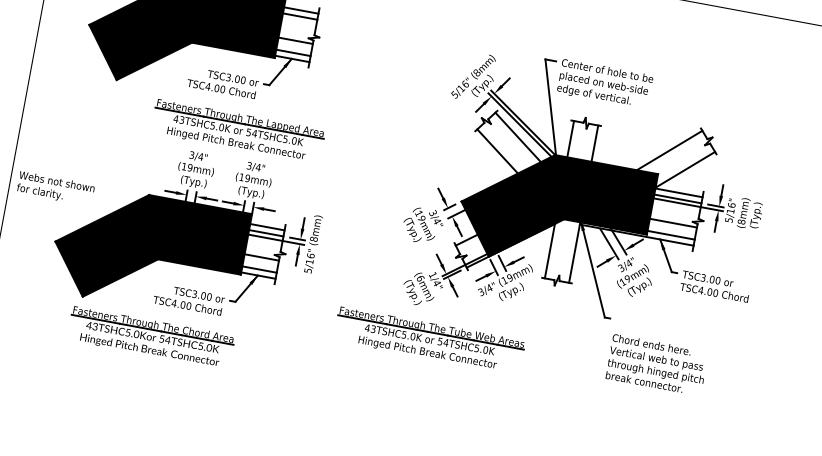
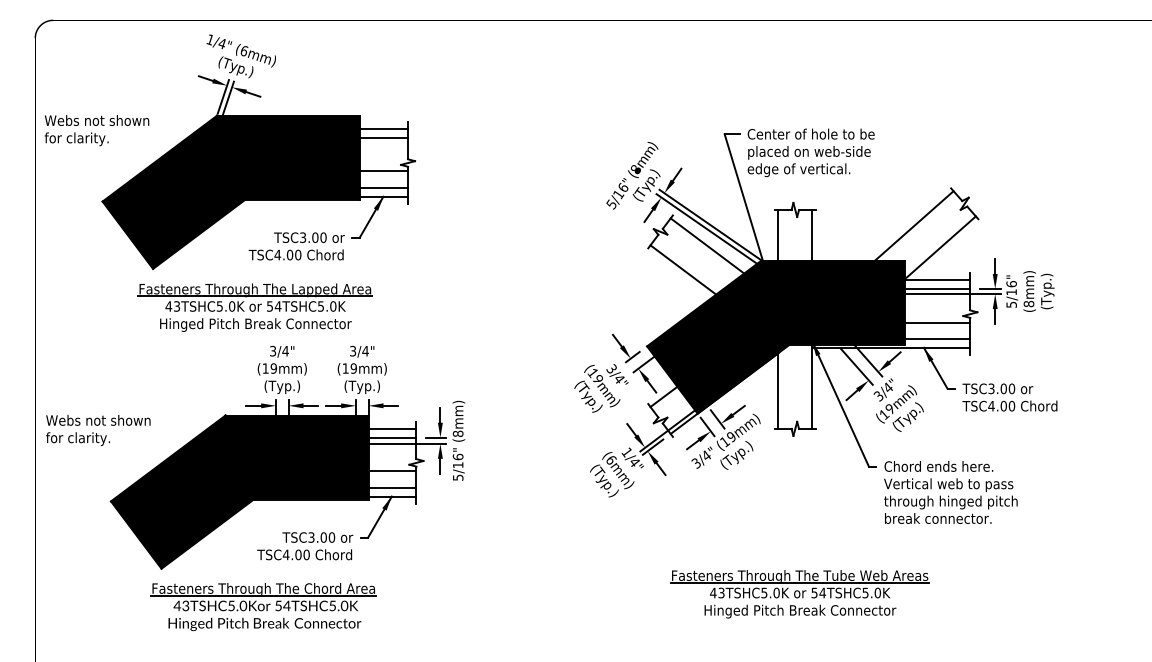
part: (237, 131) -> (254, 307), moved
part: (429, 340) -> (799, 594), moved
text: (656, 364) -> (950, 492), moved

